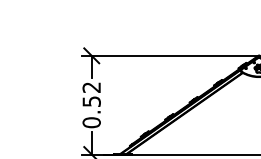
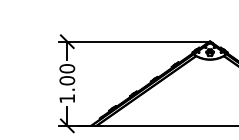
text: (91, 104) -> (67, 83), 0.52 -> 1.00

